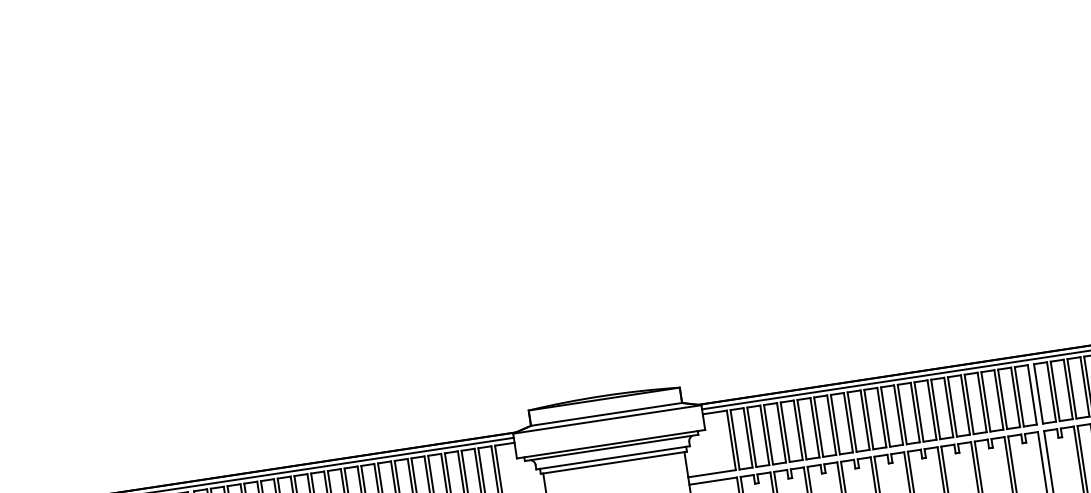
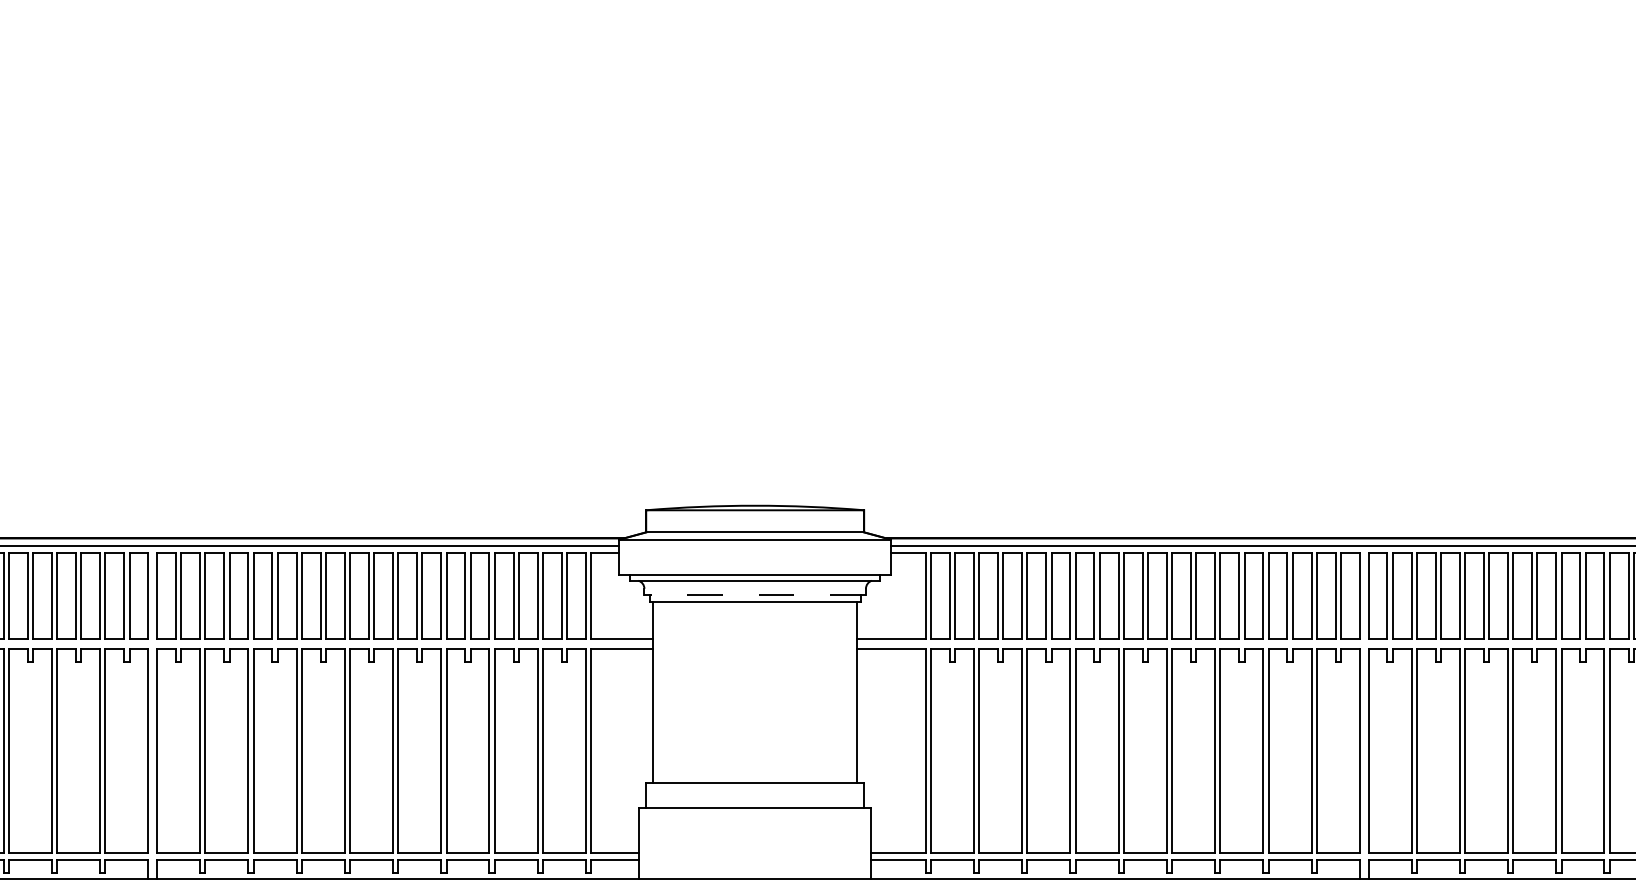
line: (613, 458) -> (755, 595), solid -> dashed

